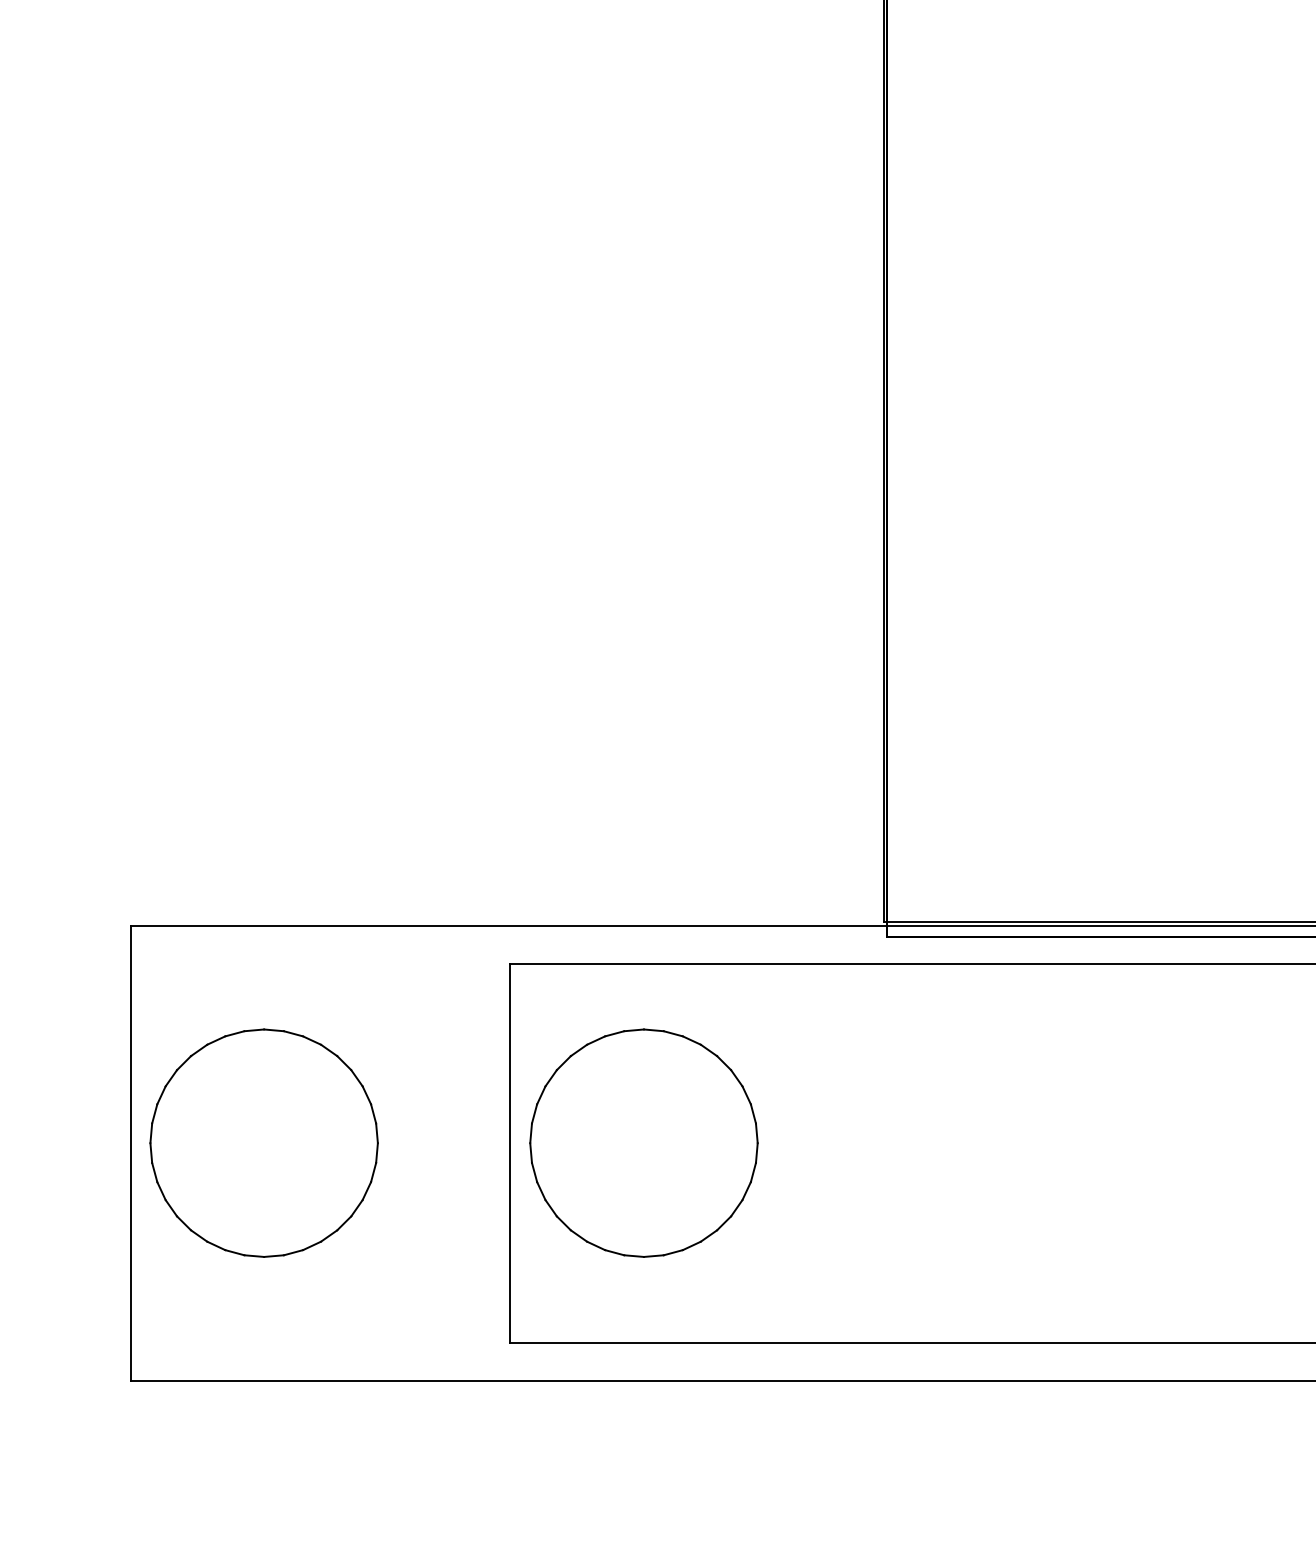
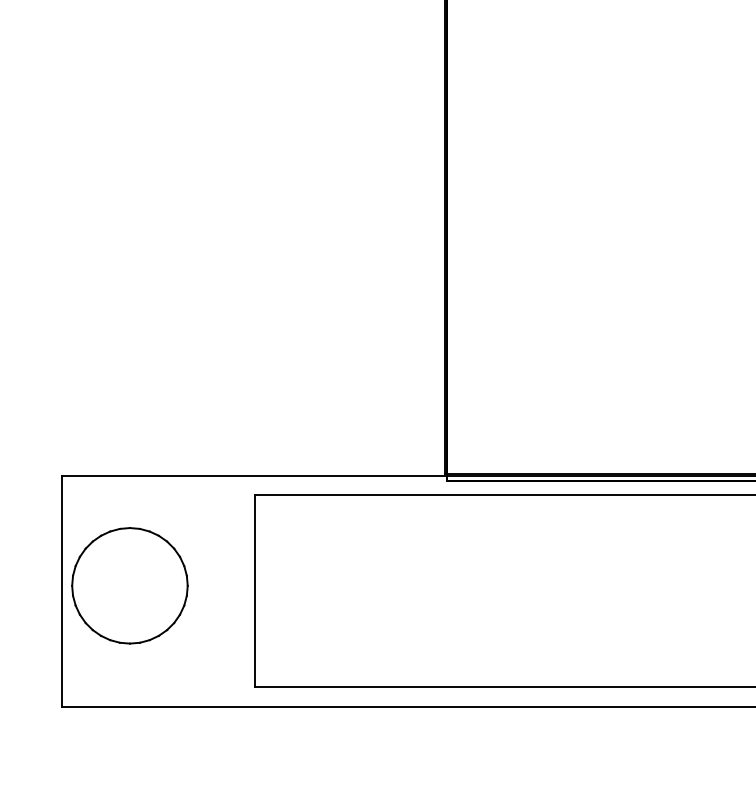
part: (643, 1142) -> (322, 585), removed

